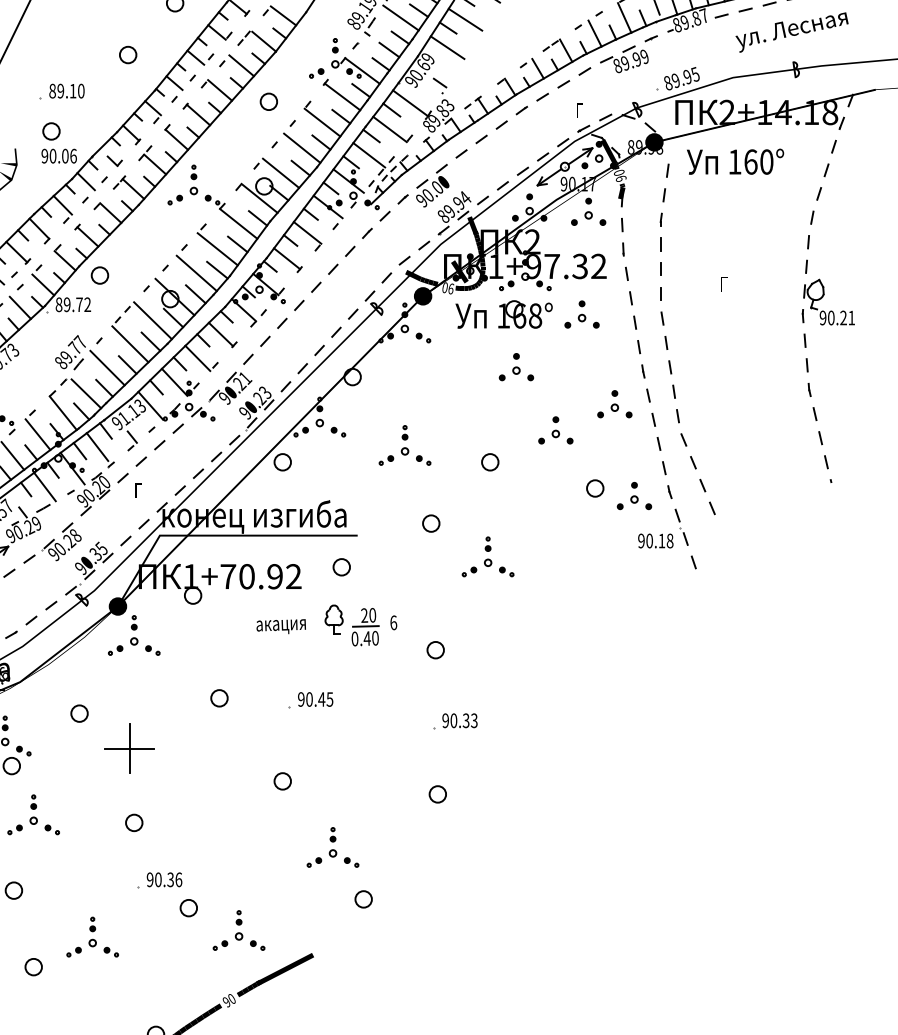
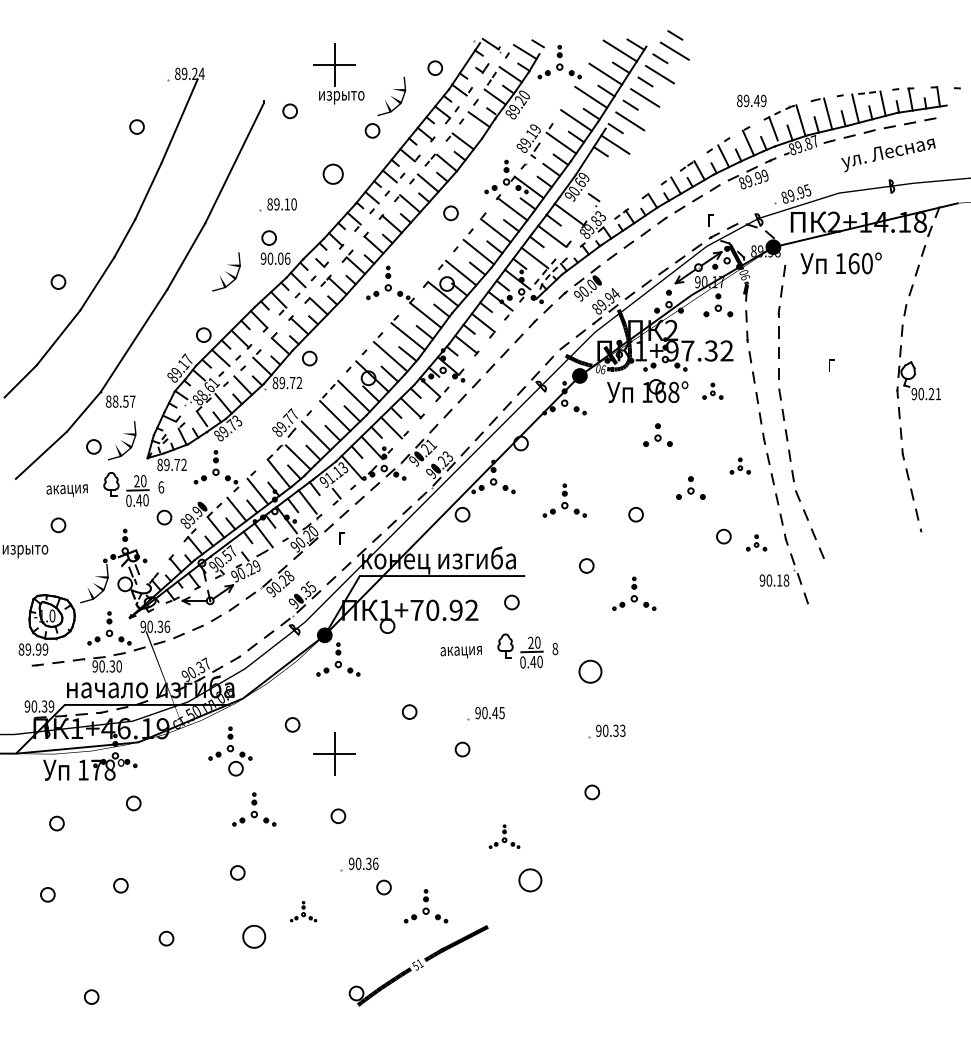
line: (447, 47) -> (600, 167), removed
part: (128, 54) -> (333, 173), size x1.4
part: (581, 314) -> (712, 391), size x0.7
part: (615, 403) -> (740, 465), size x0.7
part: (634, 495) -> (756, 542), size x0.7
text: (393, 622) -> (555, 648), 6 -> 8
part: (435, 649) -> (590, 671), size x1.6
part: (282, 781) -> (462, 749), moved
part: (332, 847) -> (504, 836), size x0.7
part: (362, 898) -> (529, 879), size x1.6
part: (92, 936) -> (303, 911), size x0.6
part: (33, 966) -> (254, 936), size x1.6
text: (228, 1000) -> (417, 964), 90 -> 51

